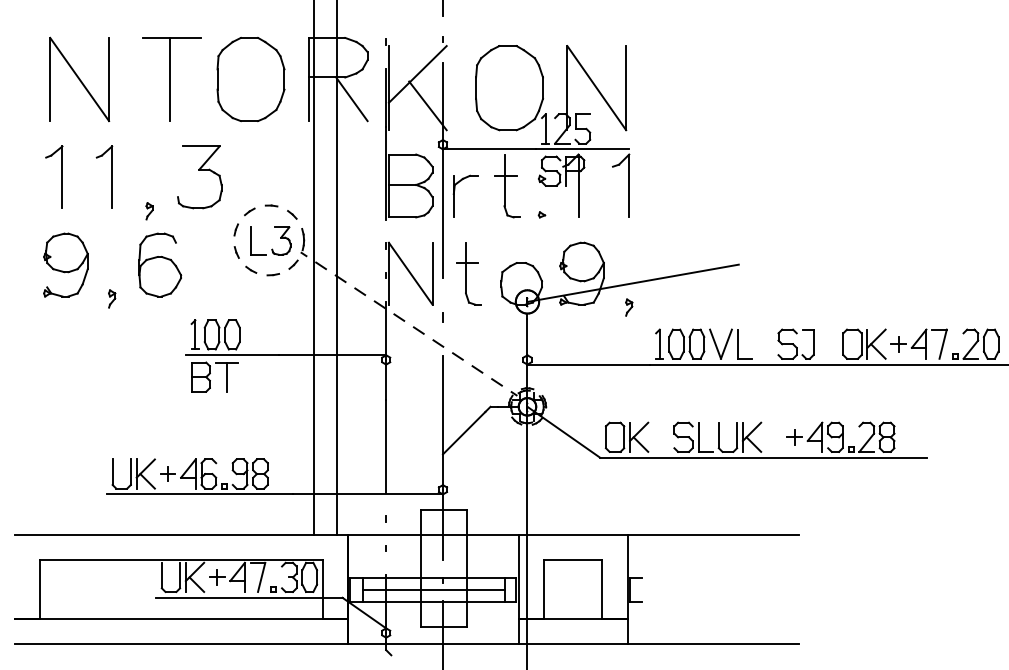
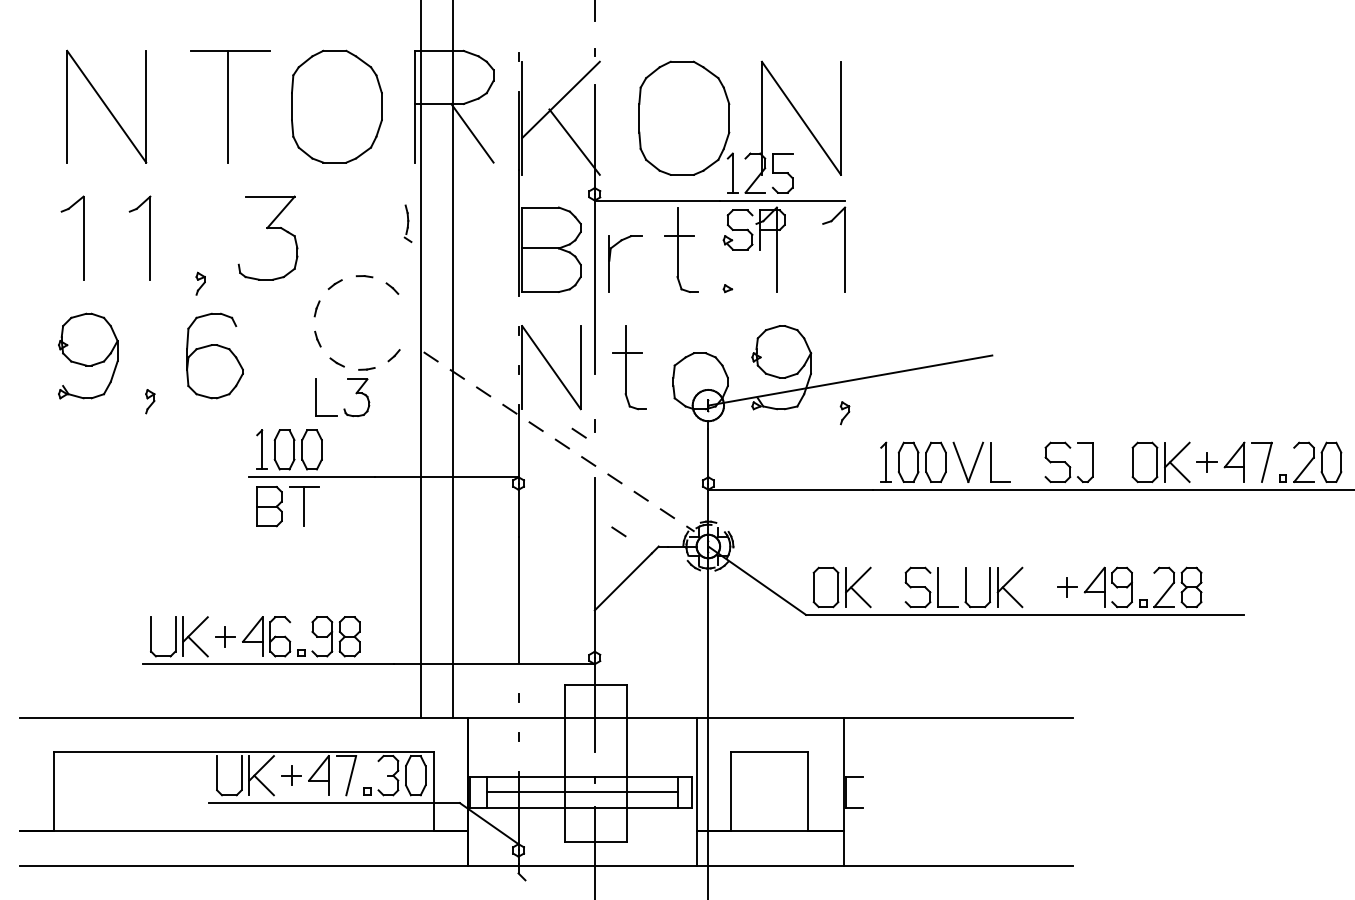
part: (303, 242) -> (407, 223), moved
part: (271, 249) -> (343, 408), moved
line: (430, 321) -> (578, 432), added
line: (460, 395) -> (618, 531), added

